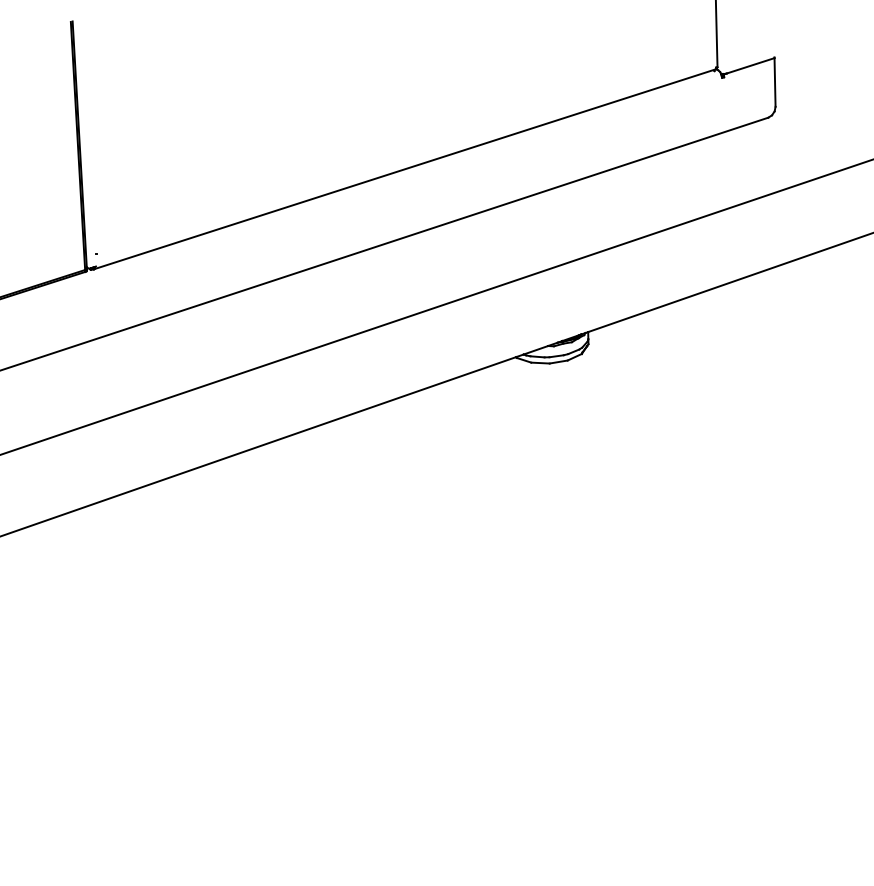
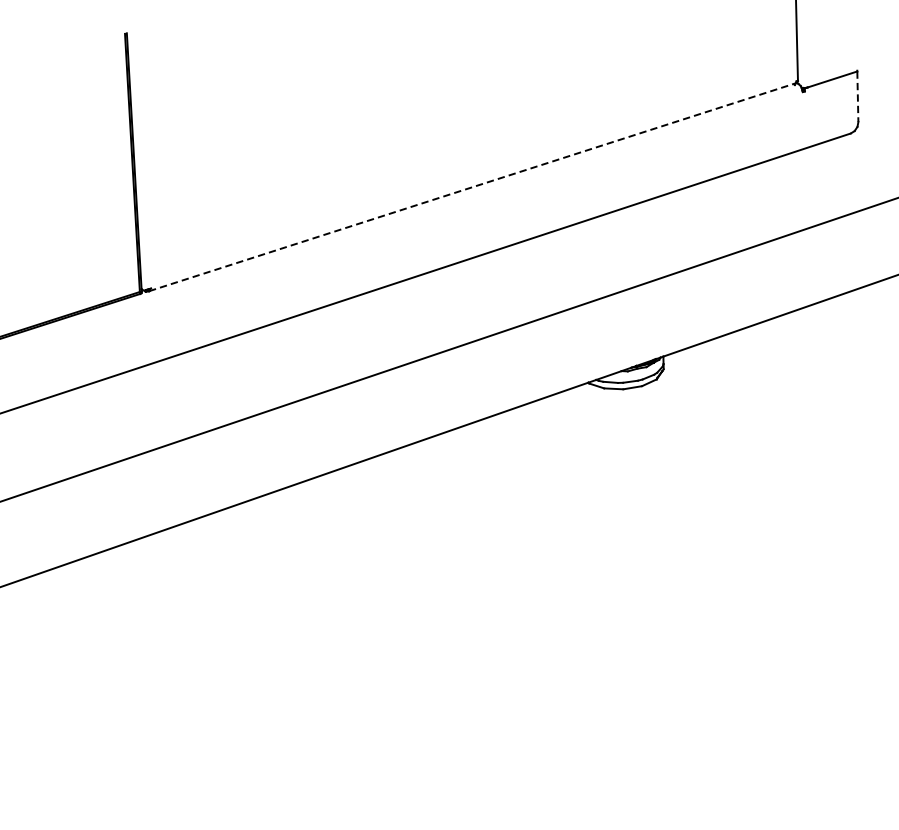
line: (775, 82) -> (858, 96), solid -> dashed
line: (404, 169) -> (472, 187), solid -> dashed

